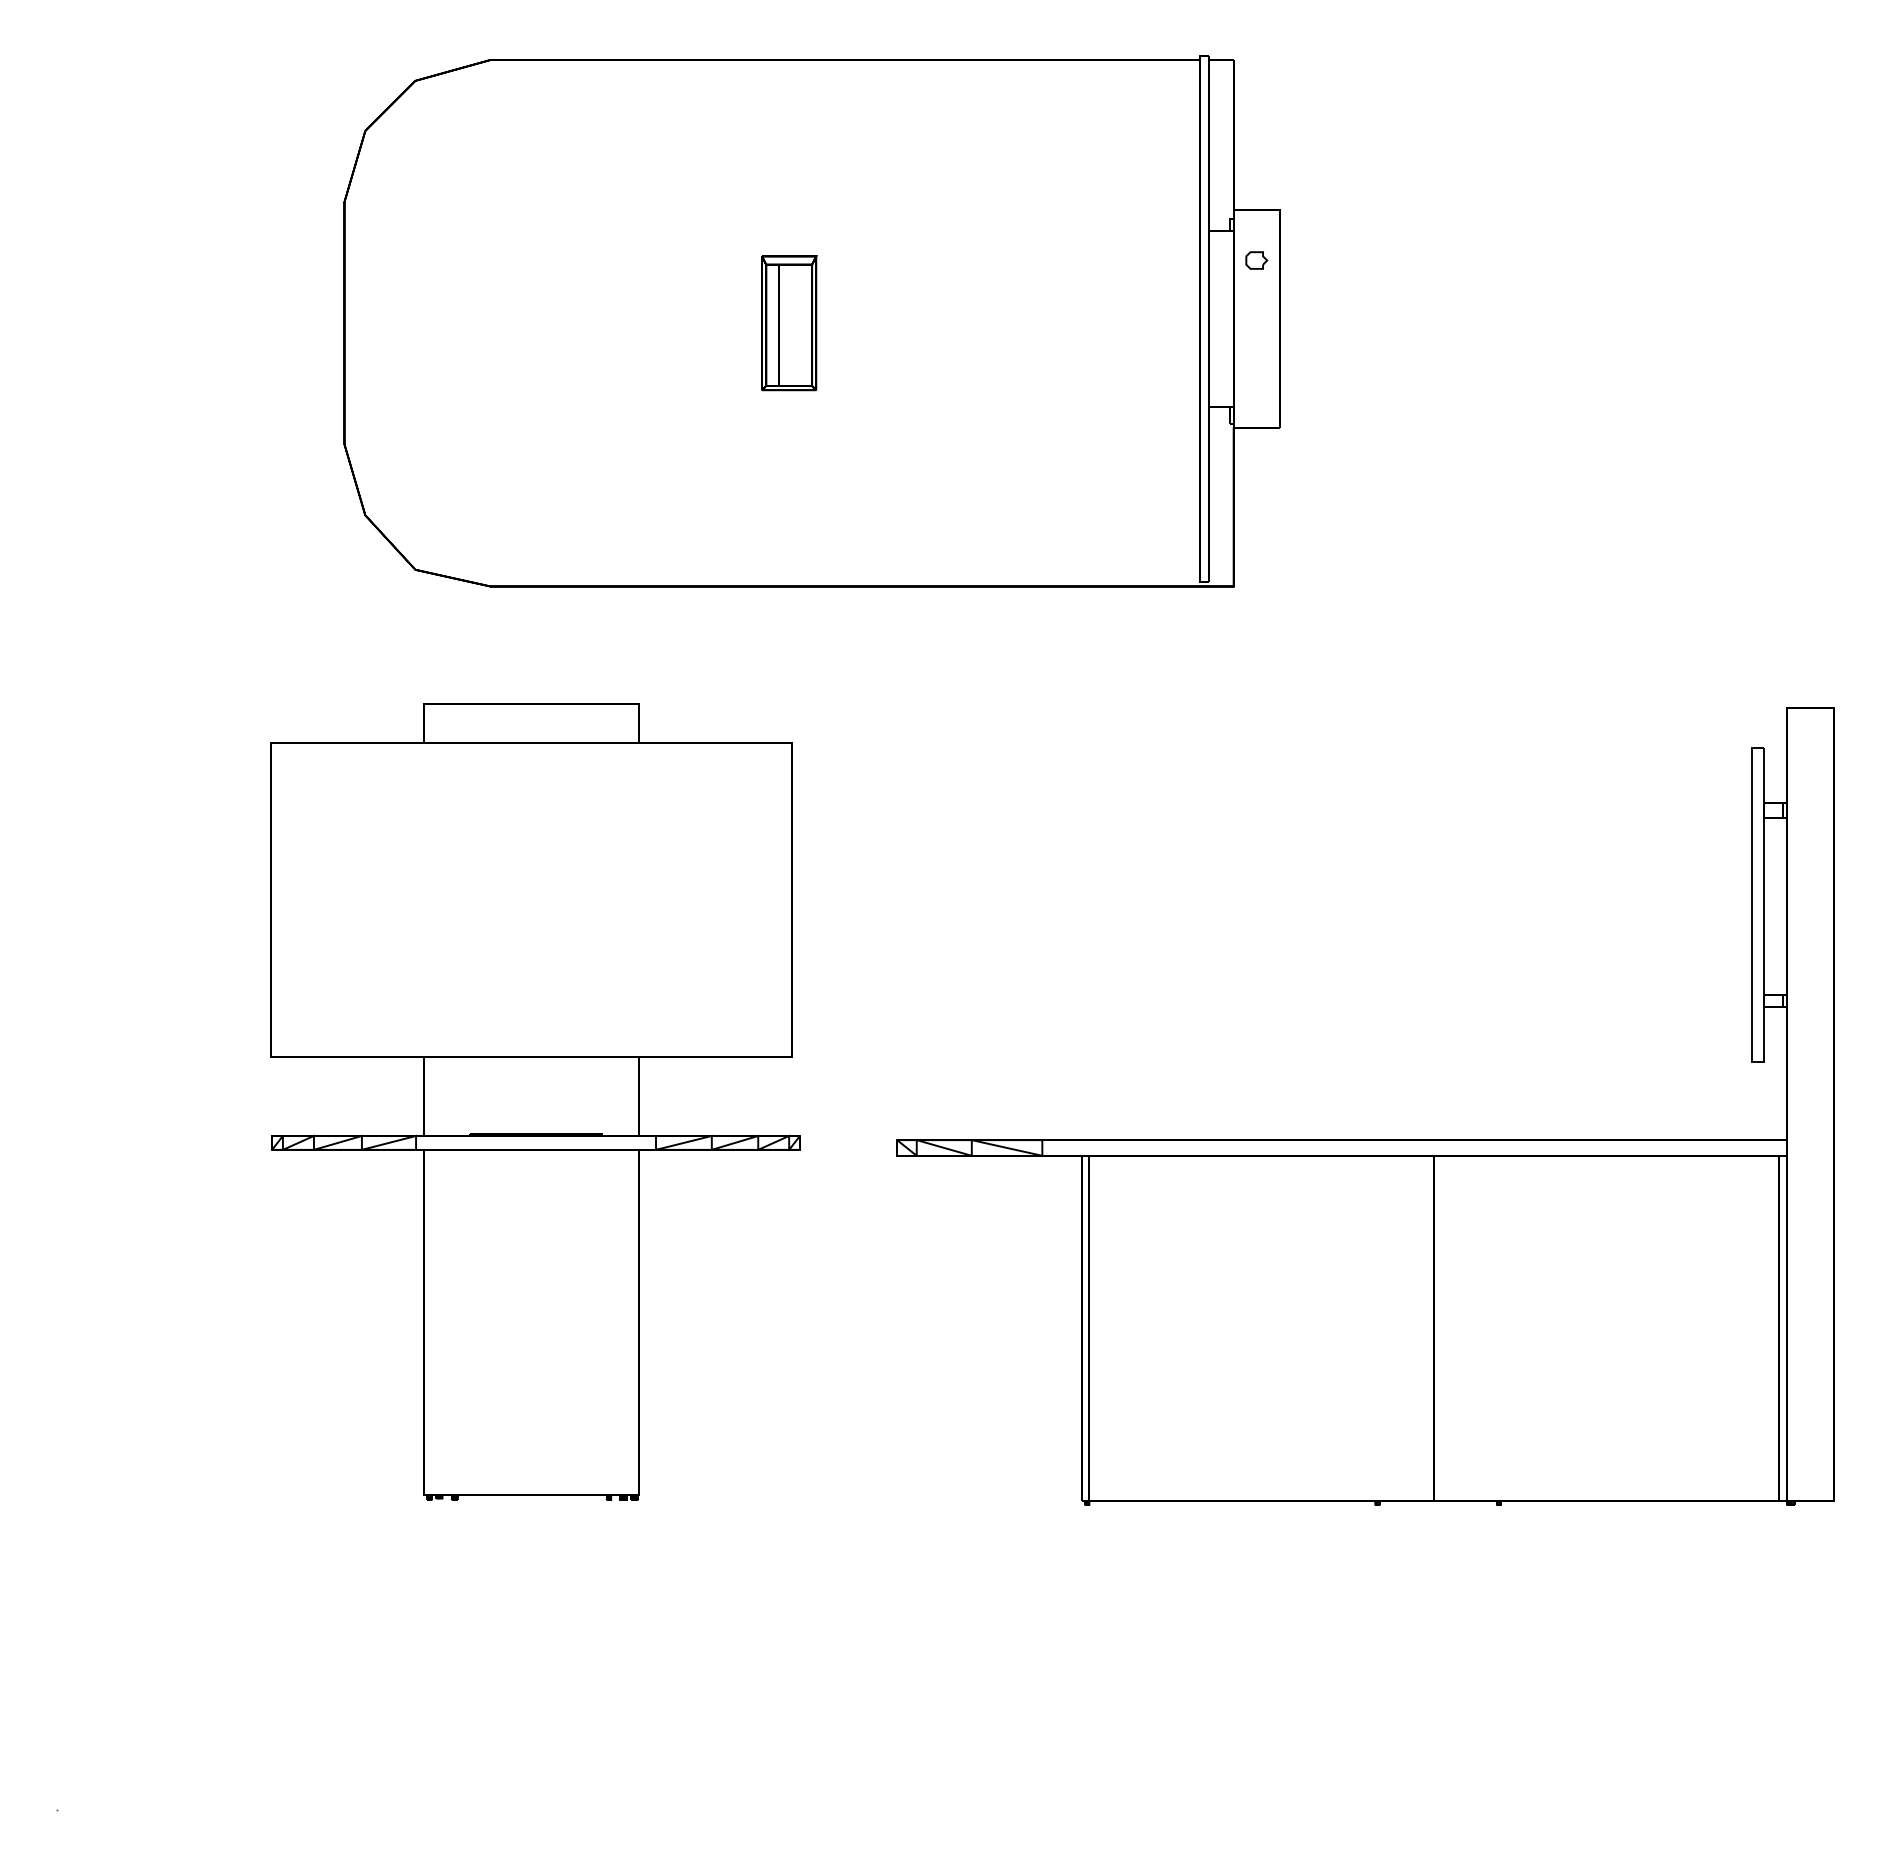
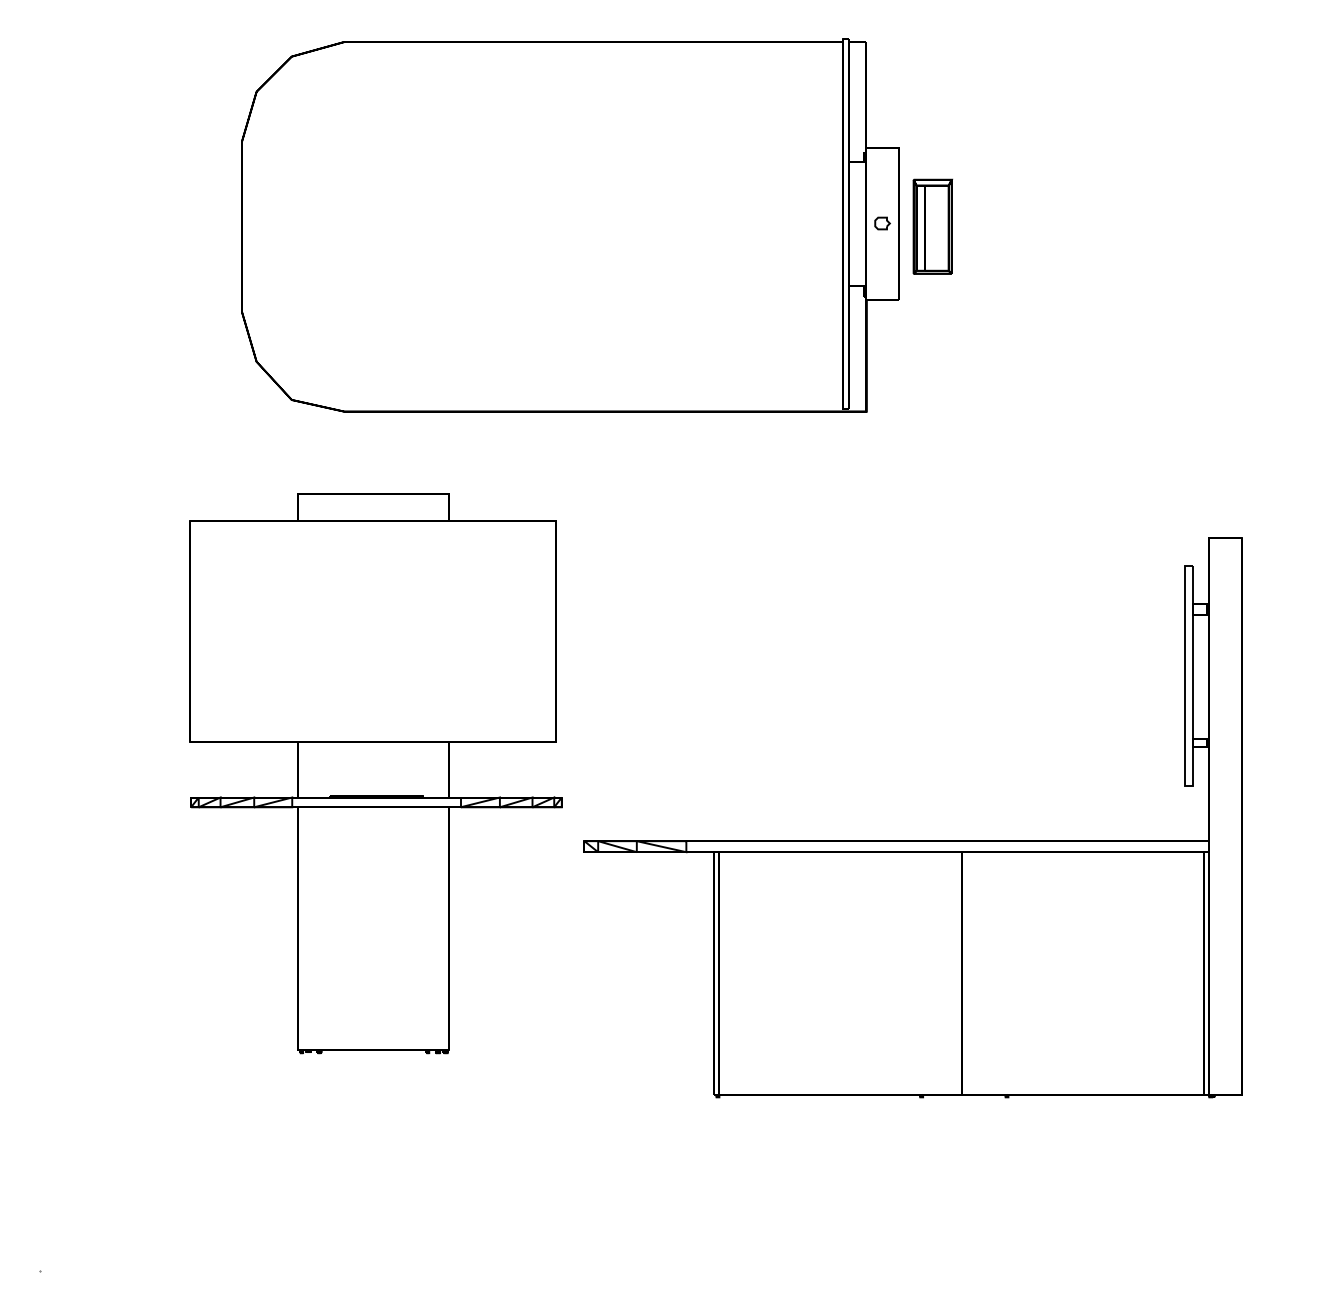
part: (1256, 260) -> (882, 223), moved
part: (789, 323) -> (932, 227), moved
part: (1365, 1139) -> (913, 840), moved

